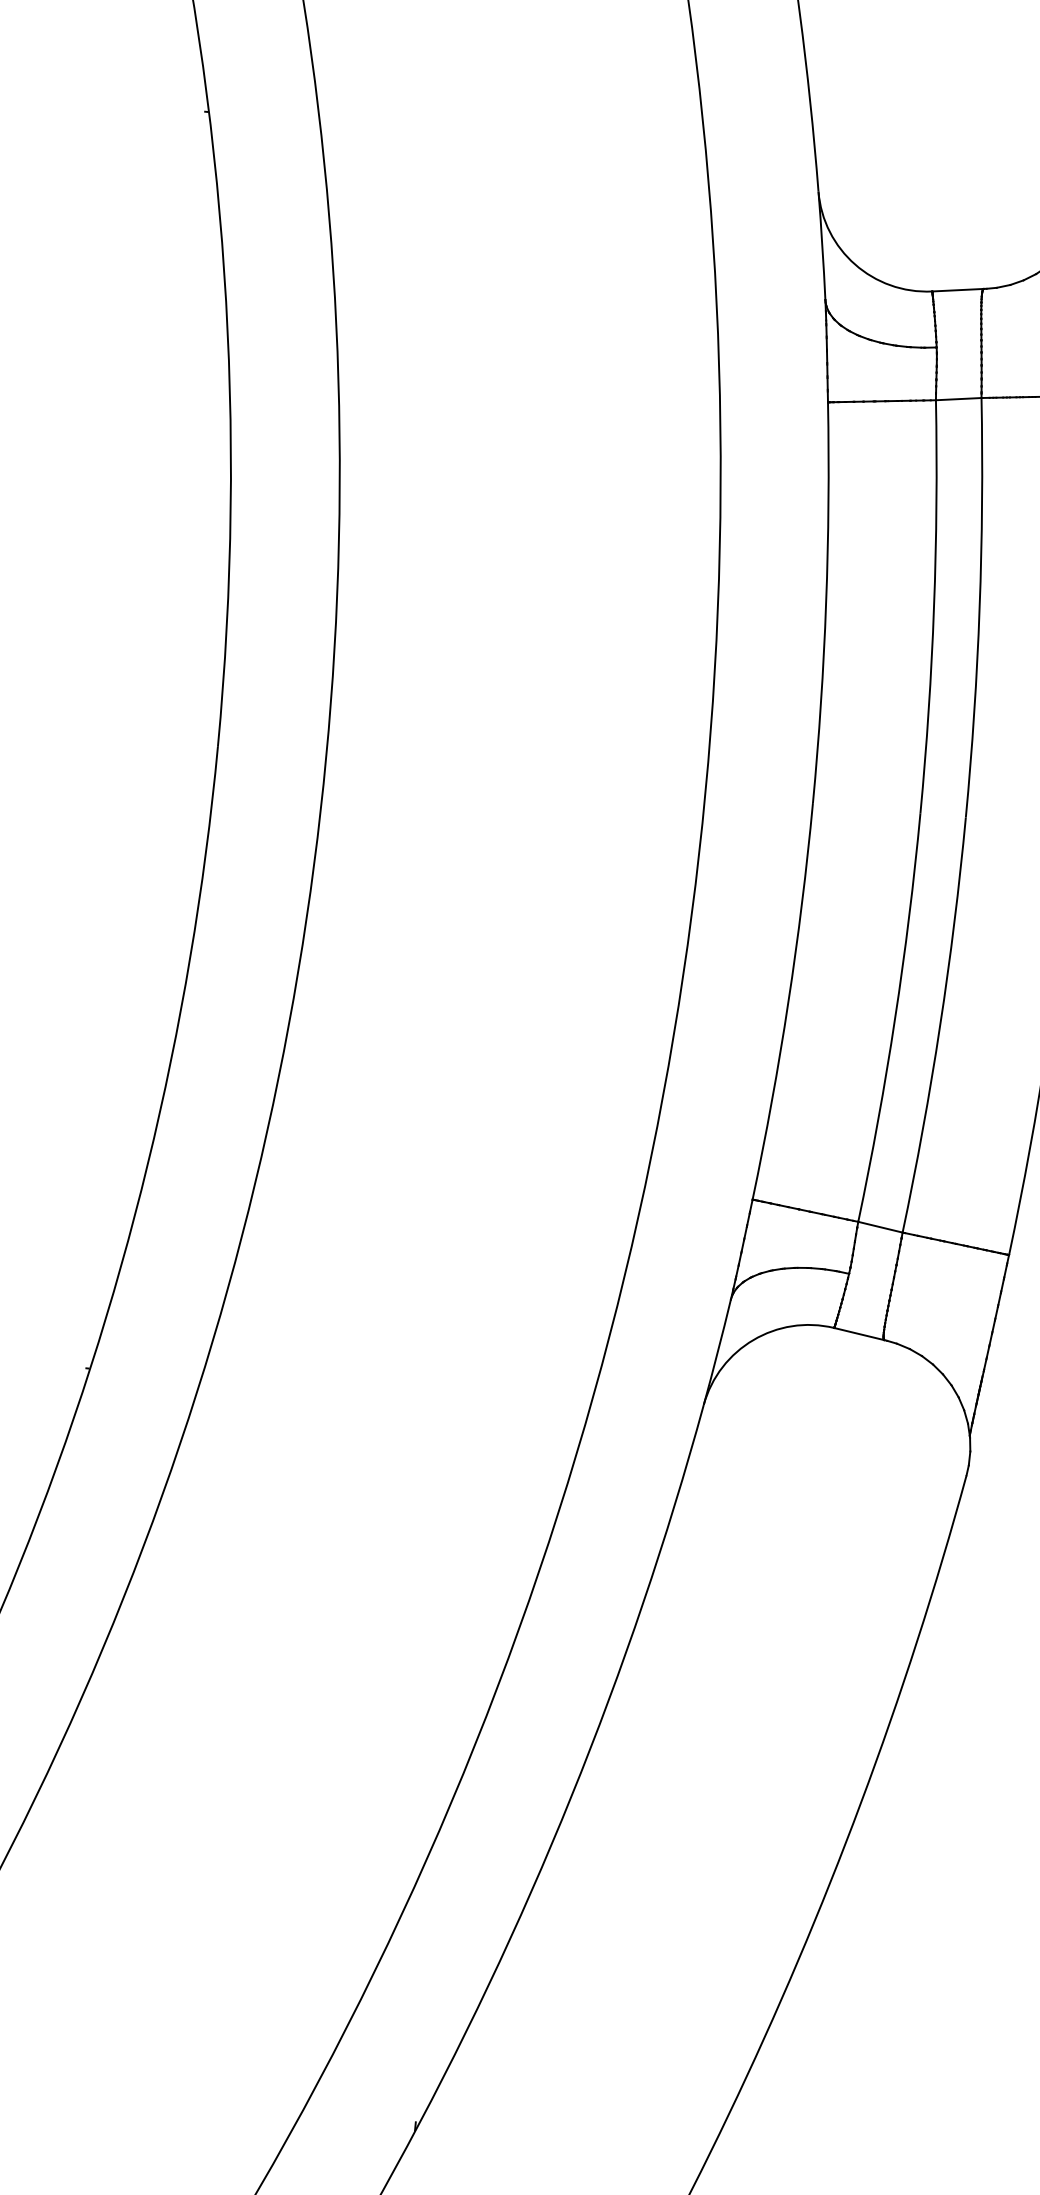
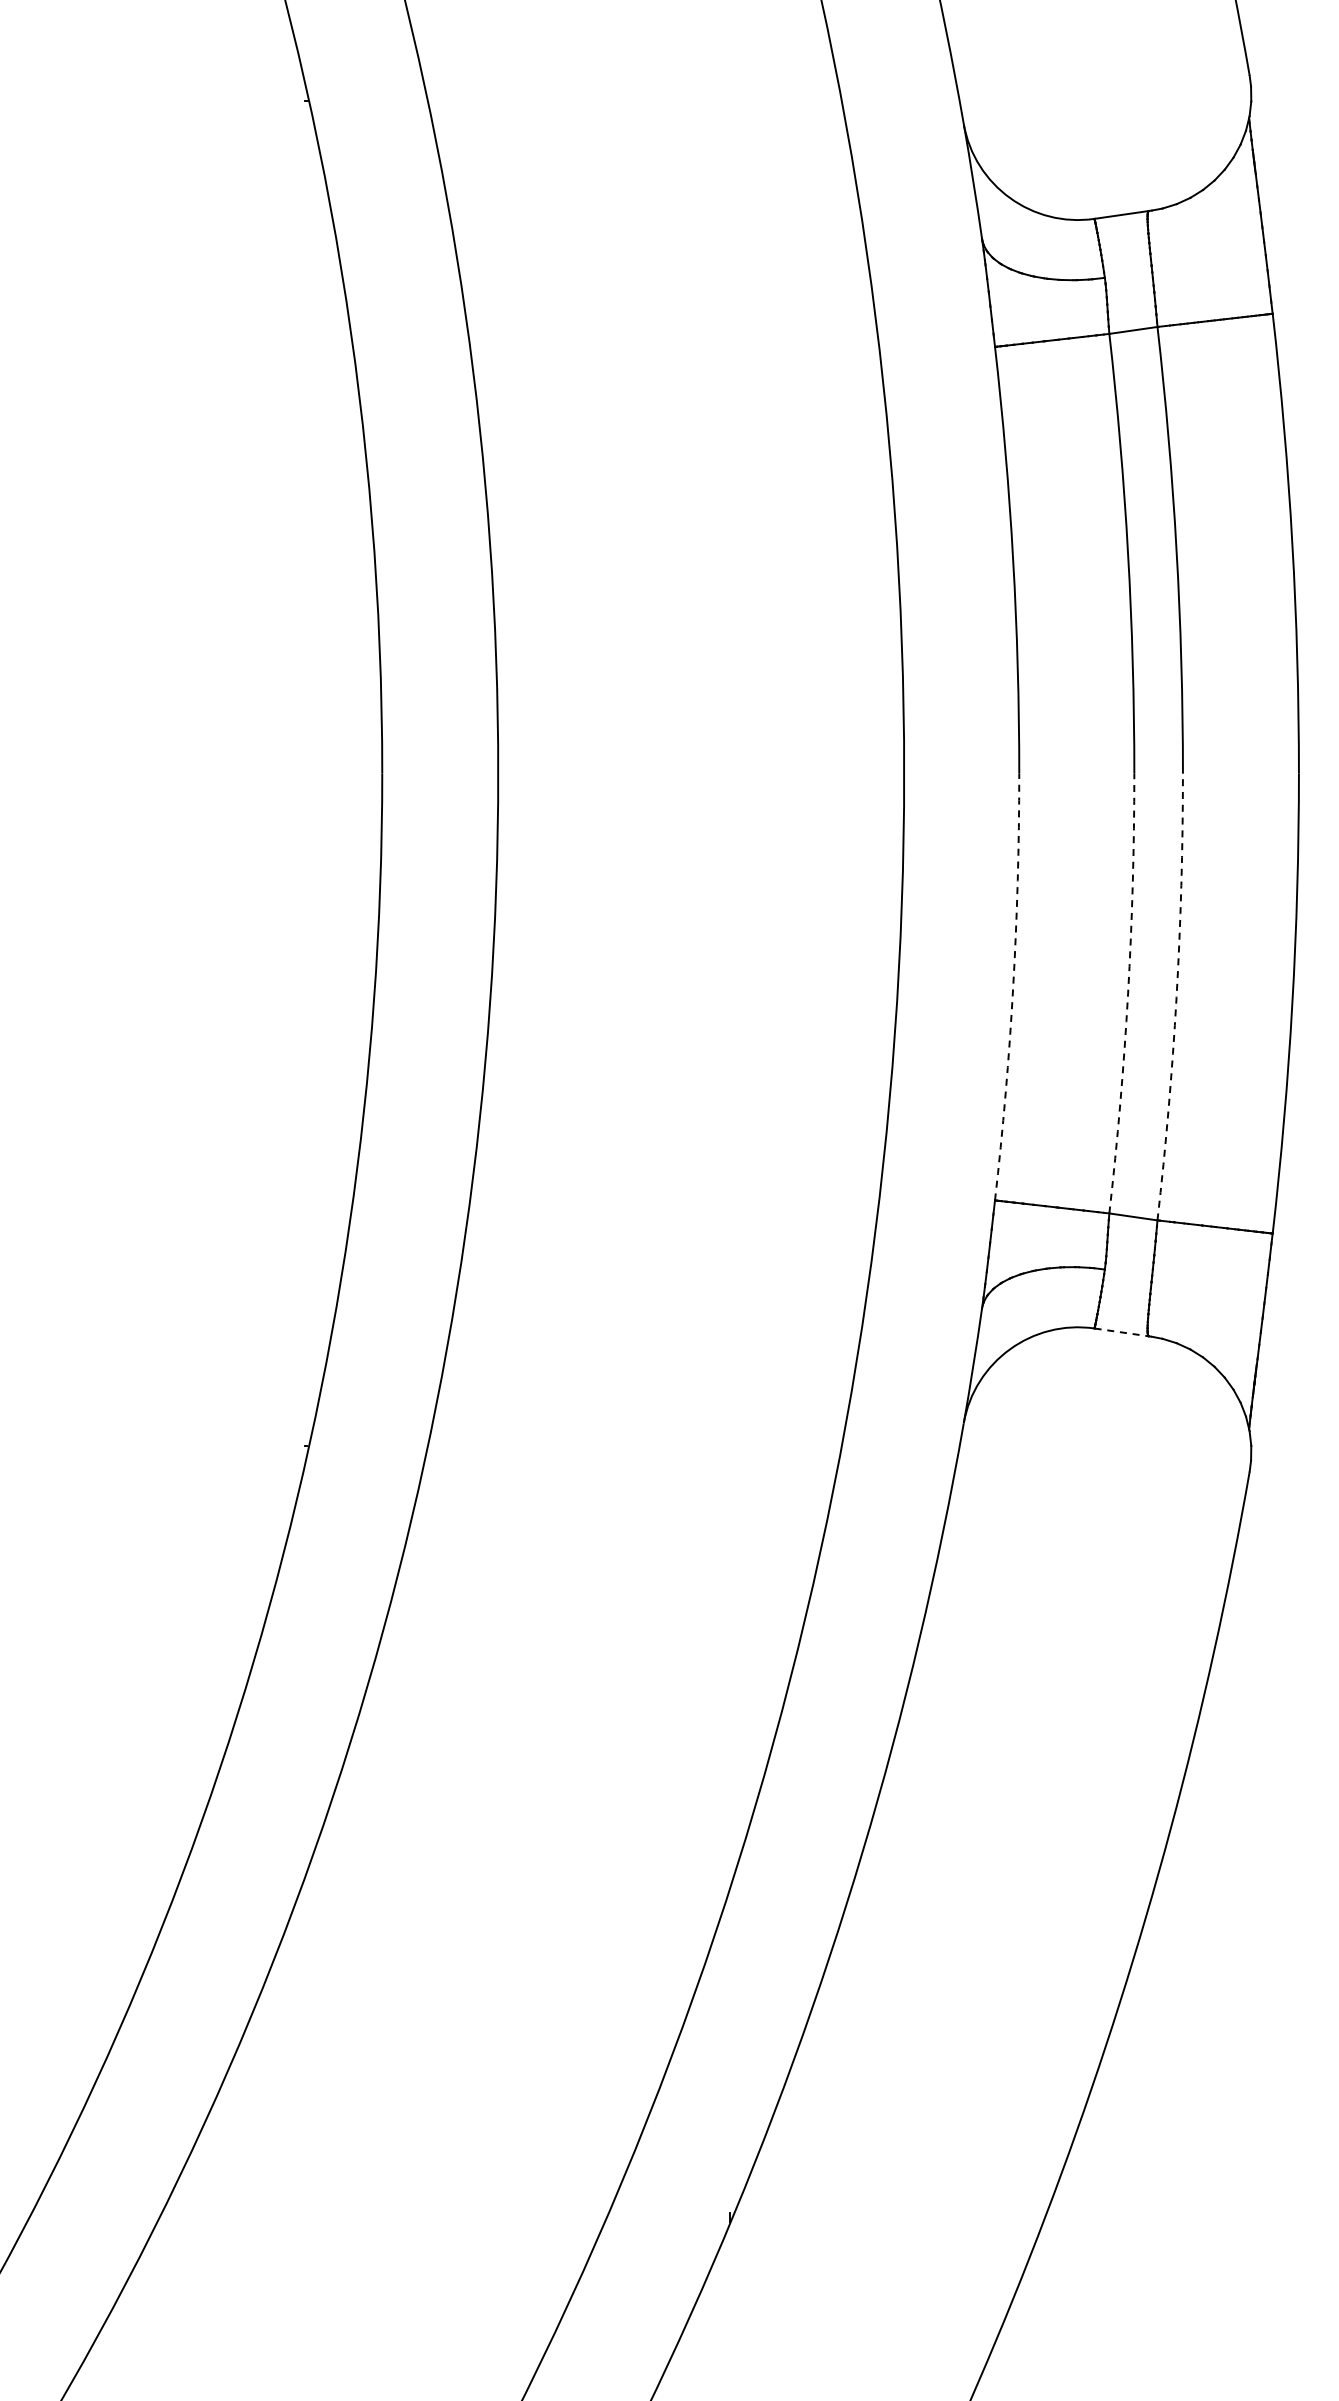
arc: (788, 1002) -> (1013, 987), solid -> dashed
arc: (895, 1018) -> (1128, 993), solid -> dashed
arc: (940, 1026) -> (1176, 997), solid -> dashed
line: (860, 1334) -> (1123, 1332), solid -> dashed

